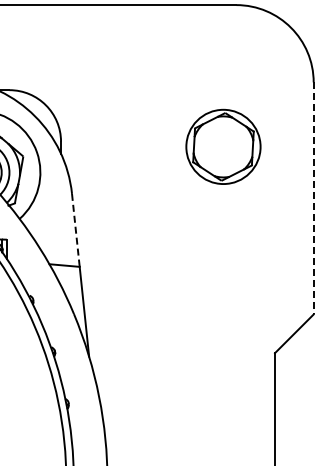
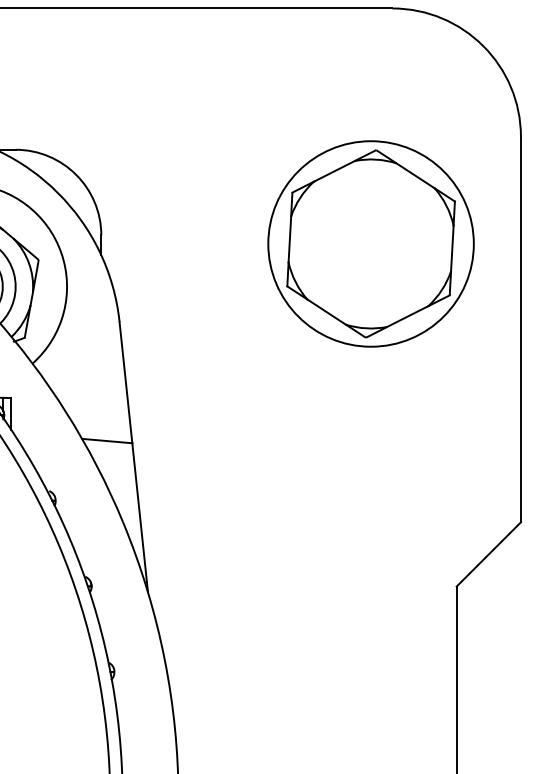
part: (223, 146) -> (371, 243), size x1.67
line: (313, 198) -> (520, 329), dashed -> solid
line: (75, 230) -> (125, 382), dashed -> solid

